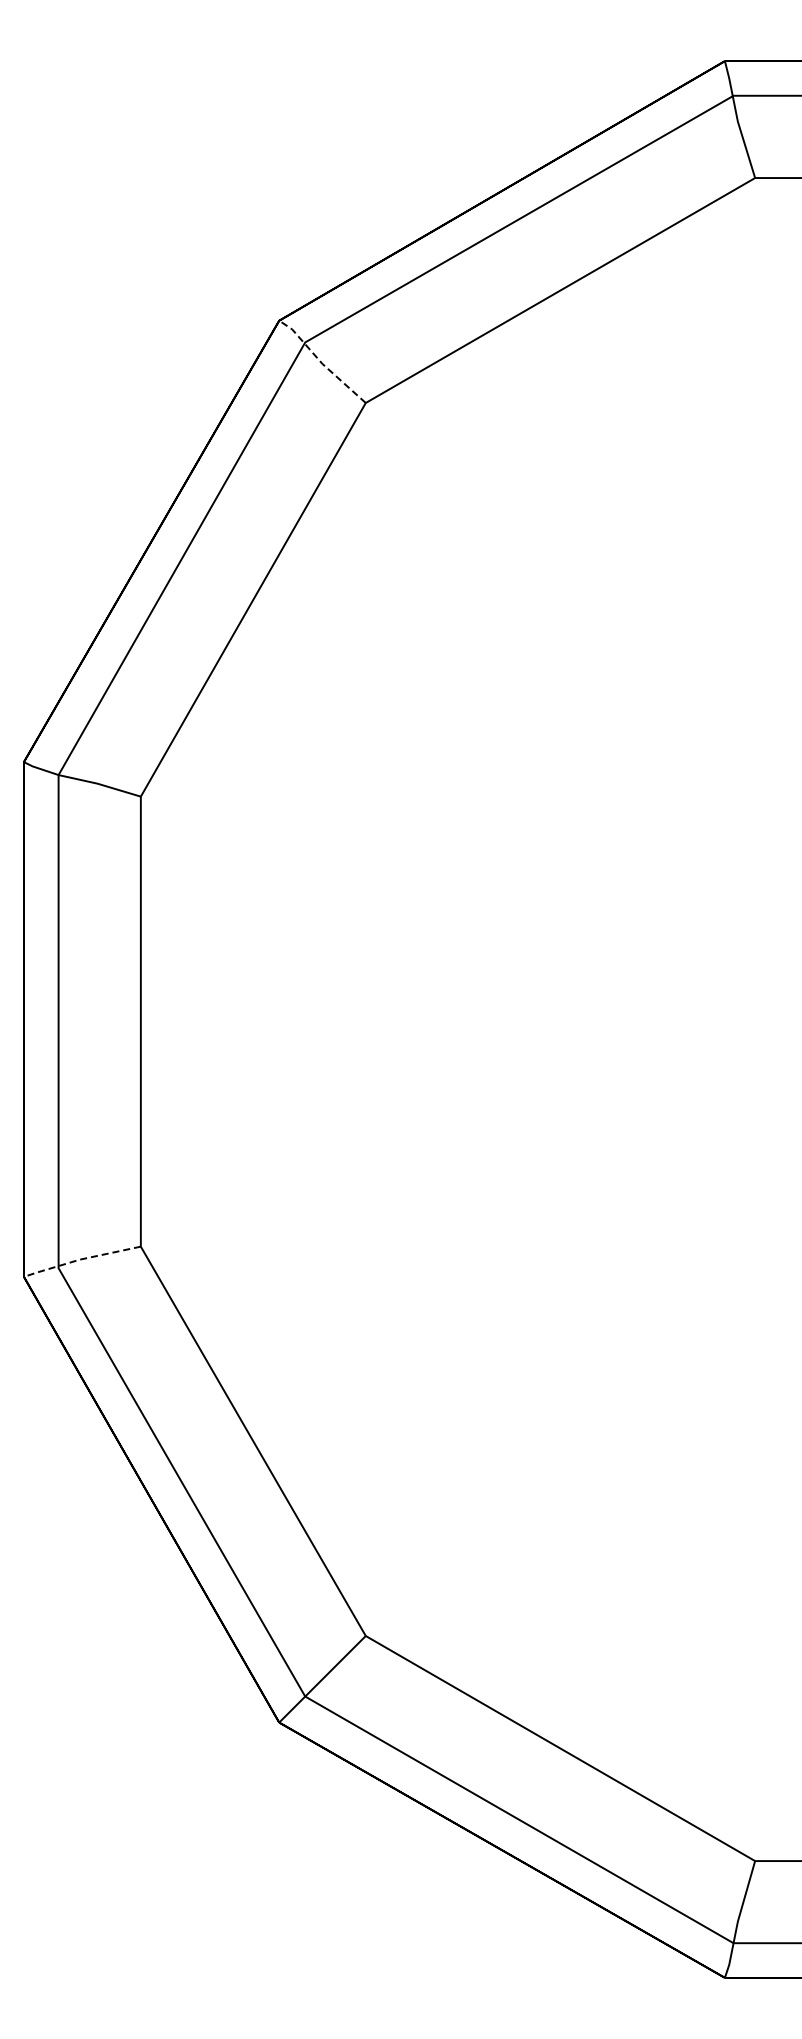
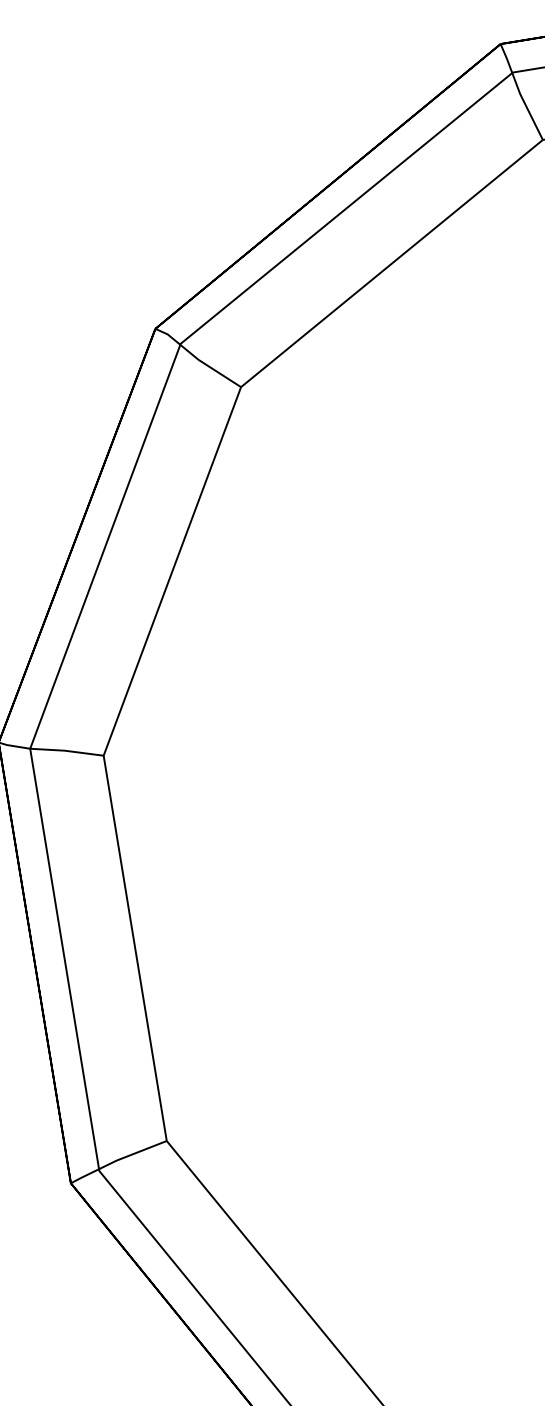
line: (321, 362) -> (197, 358), dashed -> solid
line: (80, 1259) -> (116, 1160), dashed -> solid

